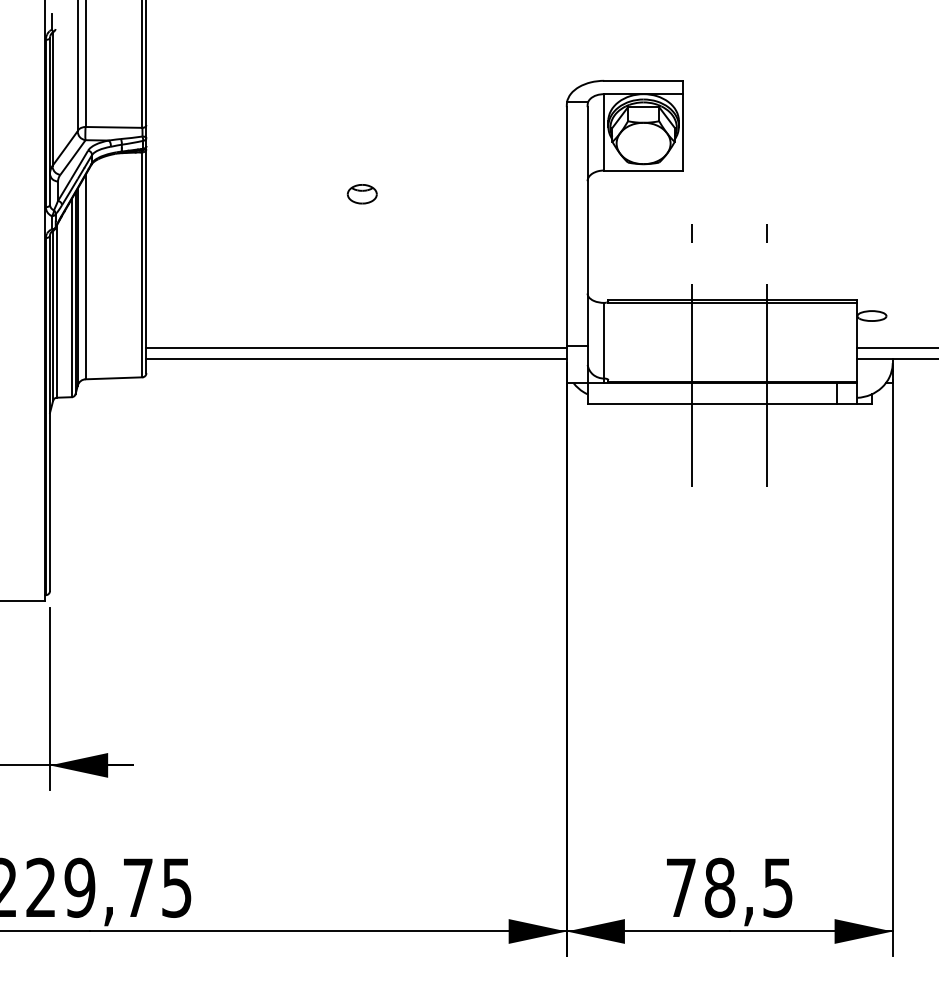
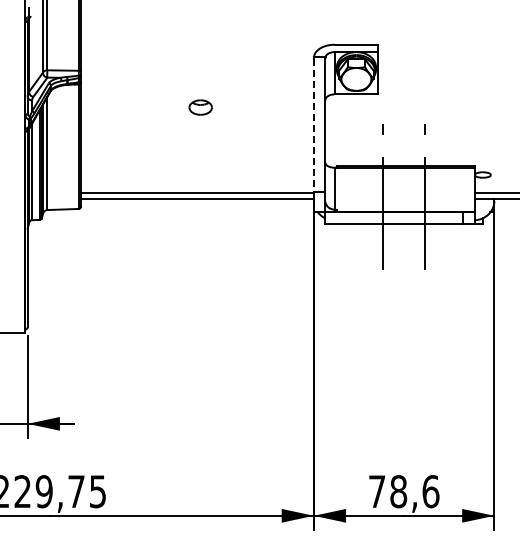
part: (362, 194) -> (200, 107), size x1.4
line: (566, 226) -> (313, 125), solid -> dashed
text: (777, 887) -> (430, 491), 78,5 -> 78,6

